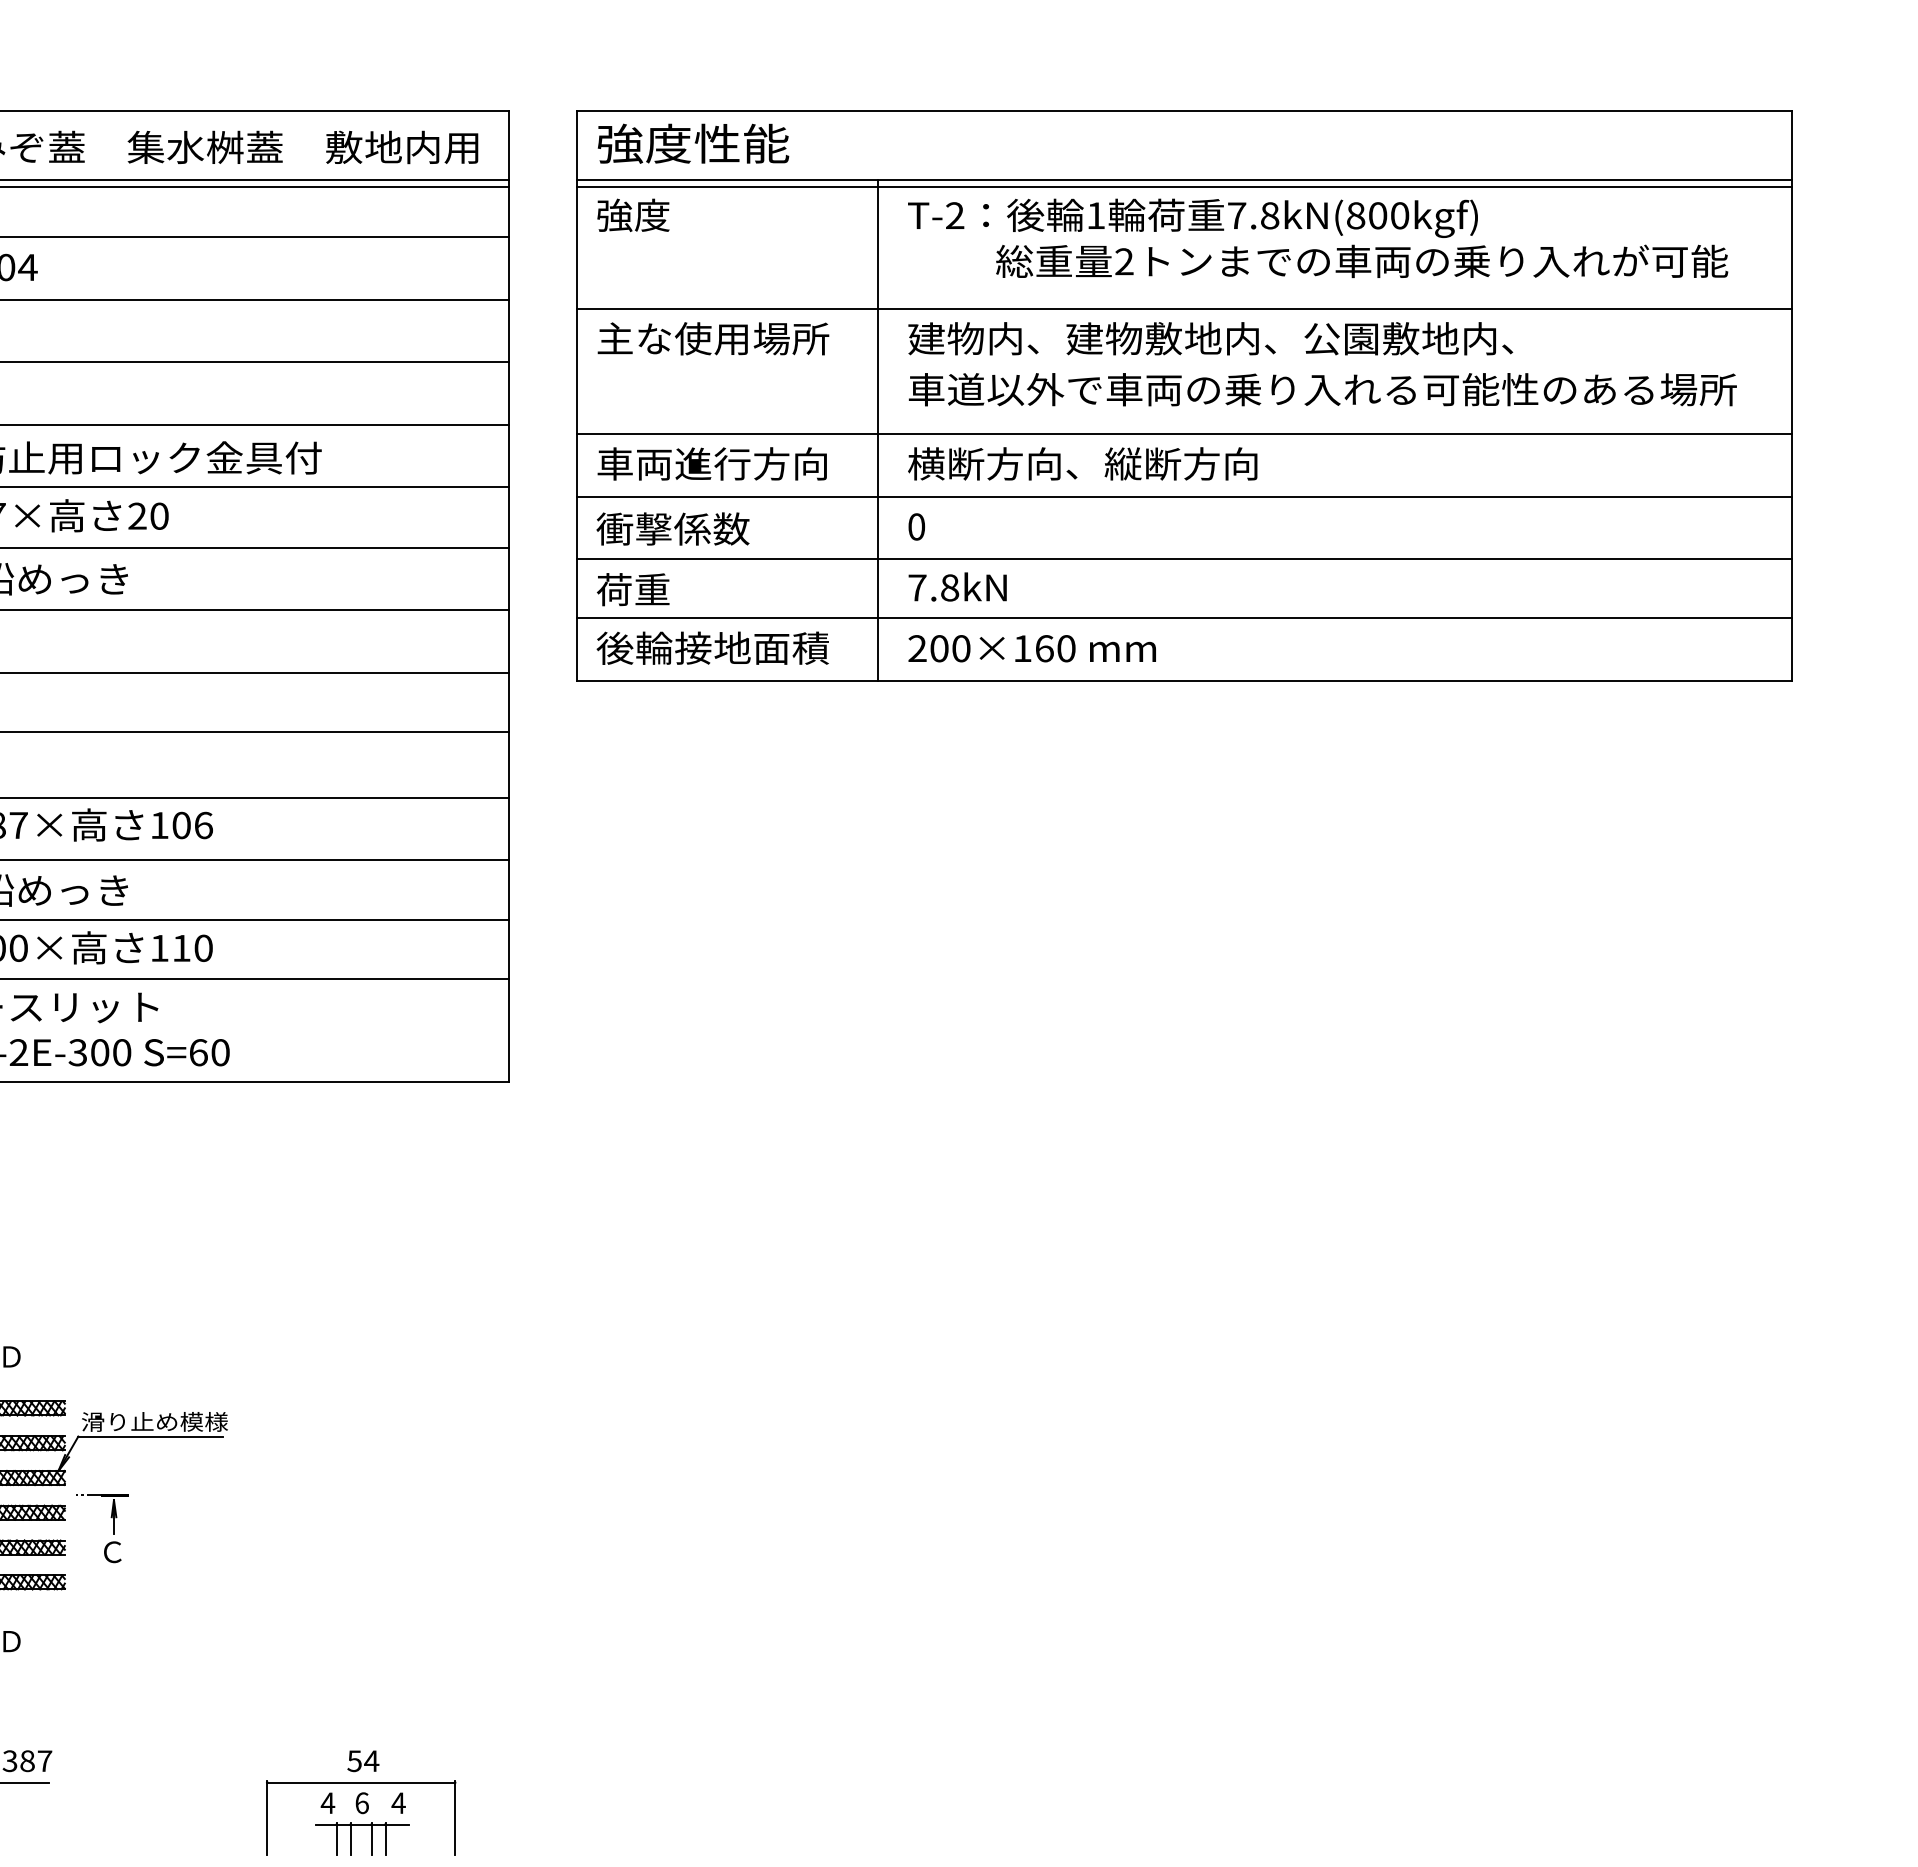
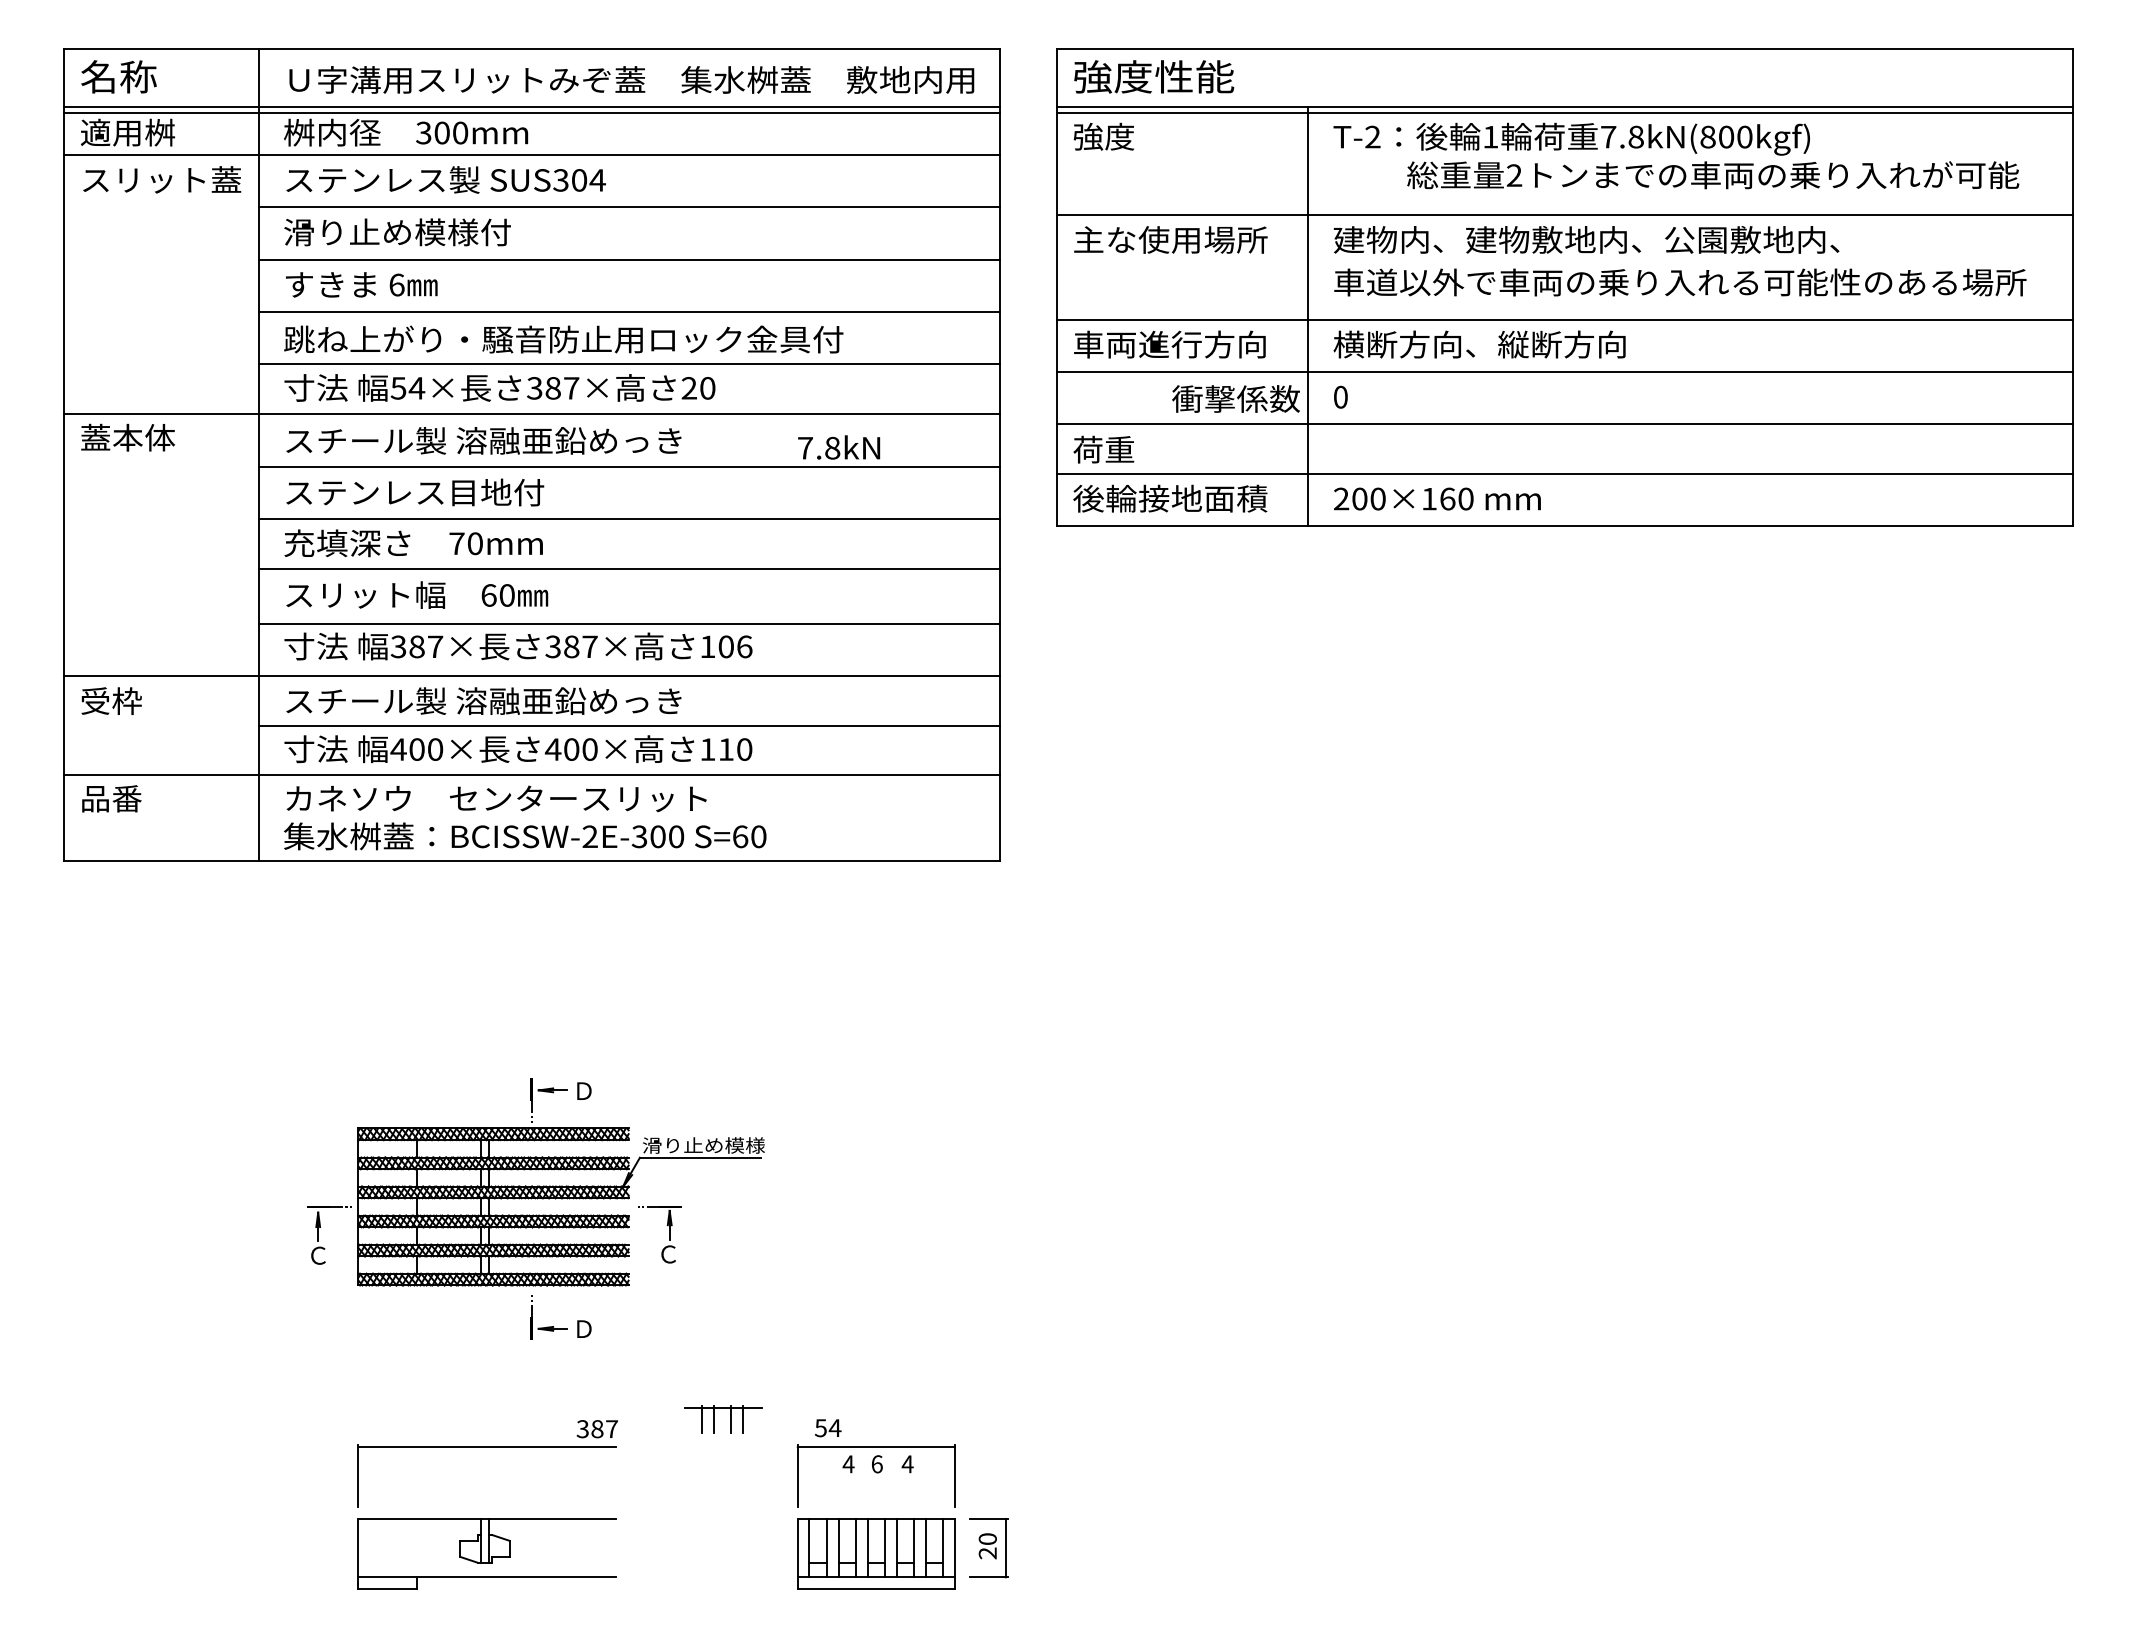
text: (672, 528) -> (1235, 398), moved
text: (958, 587) -> (839, 447), moved
text: (363, 1761) -> (828, 1428), moved
part: (370, 1838) -> (730, 1419), moved

